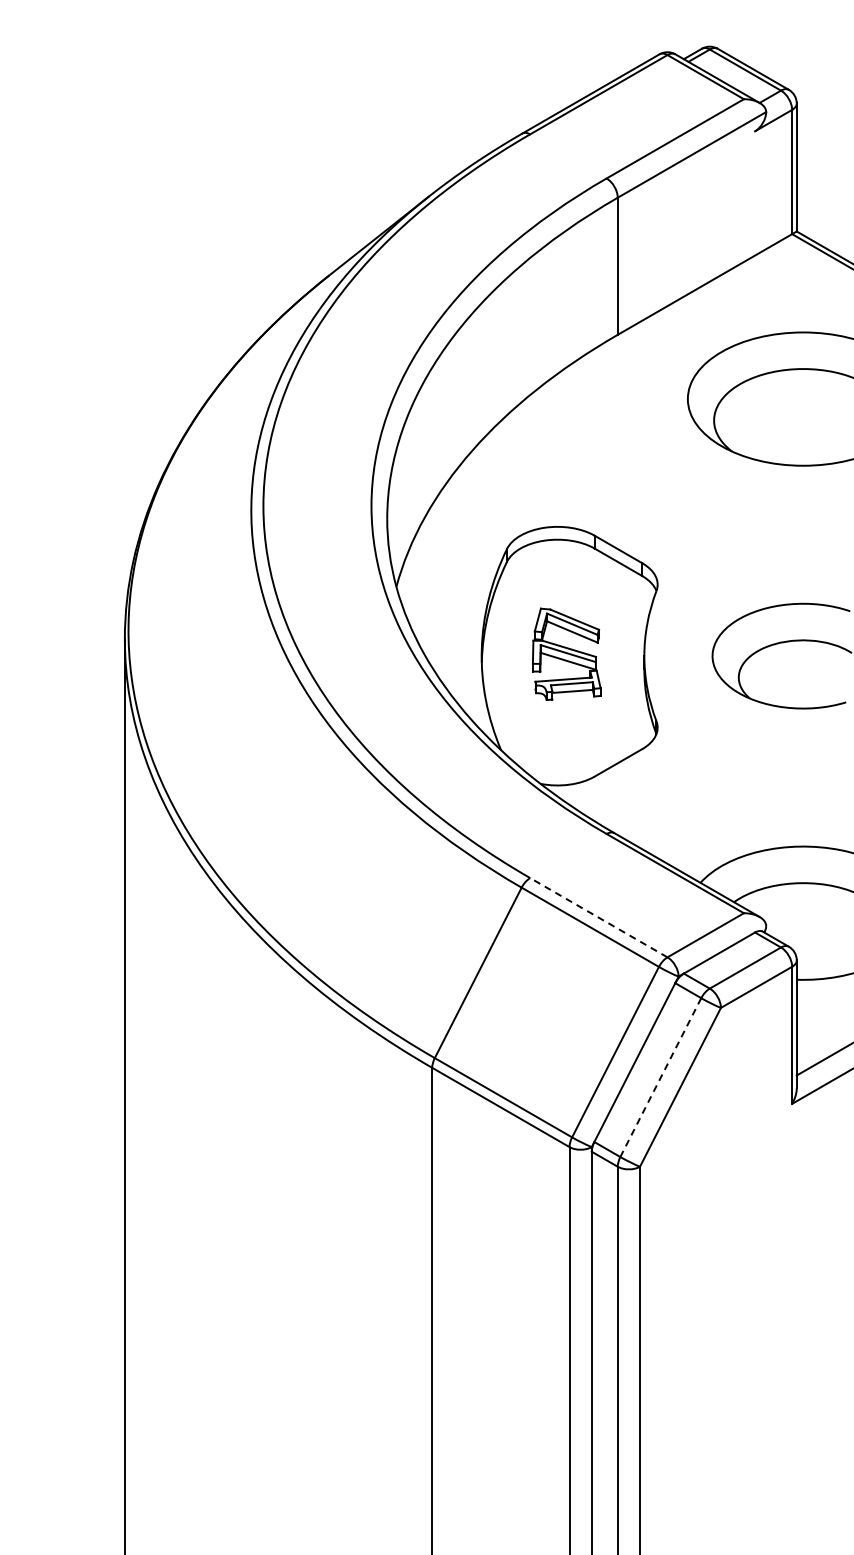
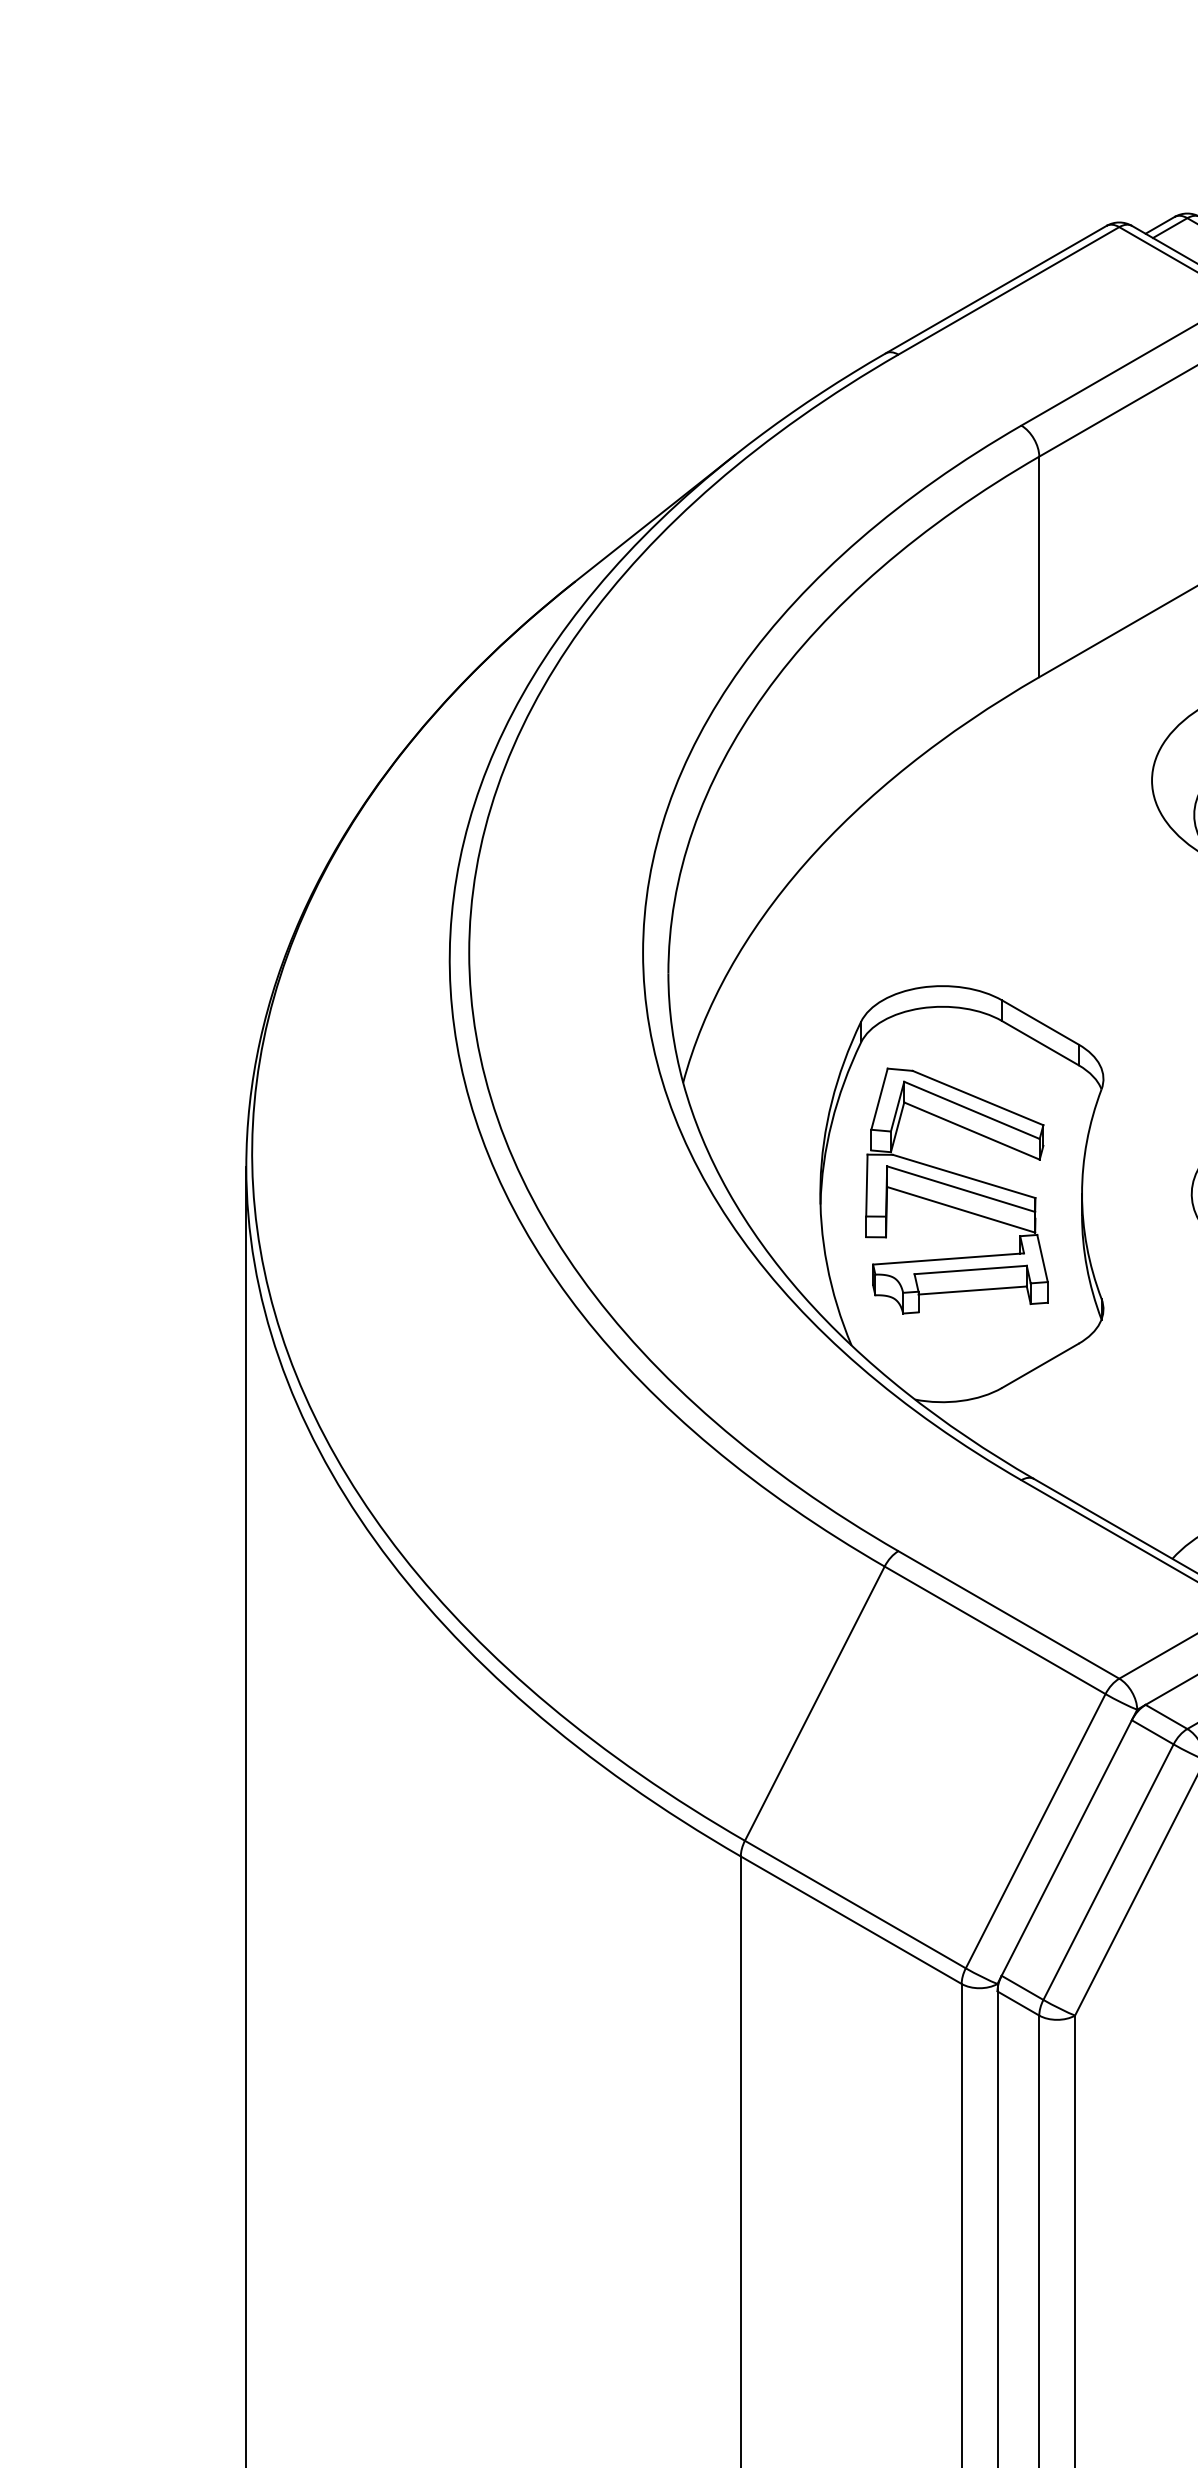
part: (566, 654) -> (956, 1191), size x1.67
line: (598, 917) -> (1008, 1614), dashed -> solid
line: (660, 1078) -> (1108, 1873), dashed -> solid

